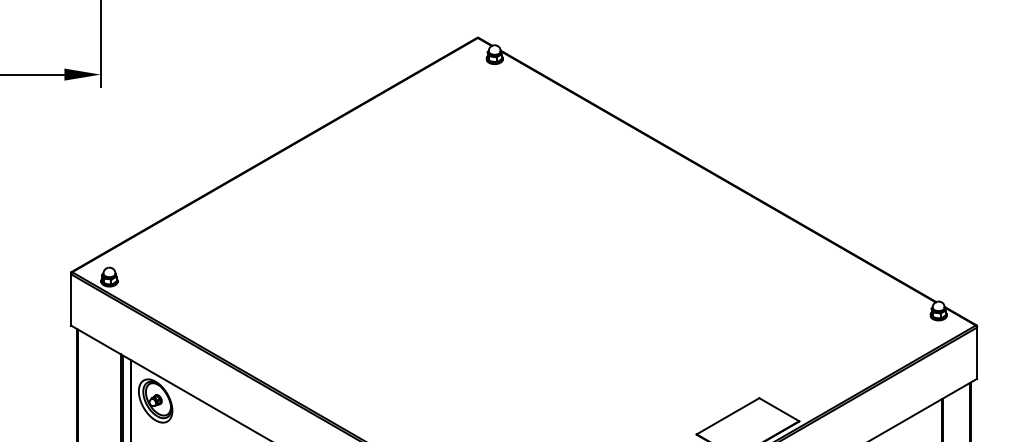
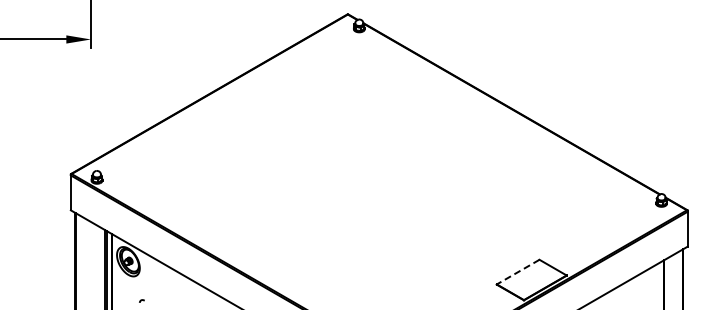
line: (728, 416) -> (518, 272), solid -> dashed

